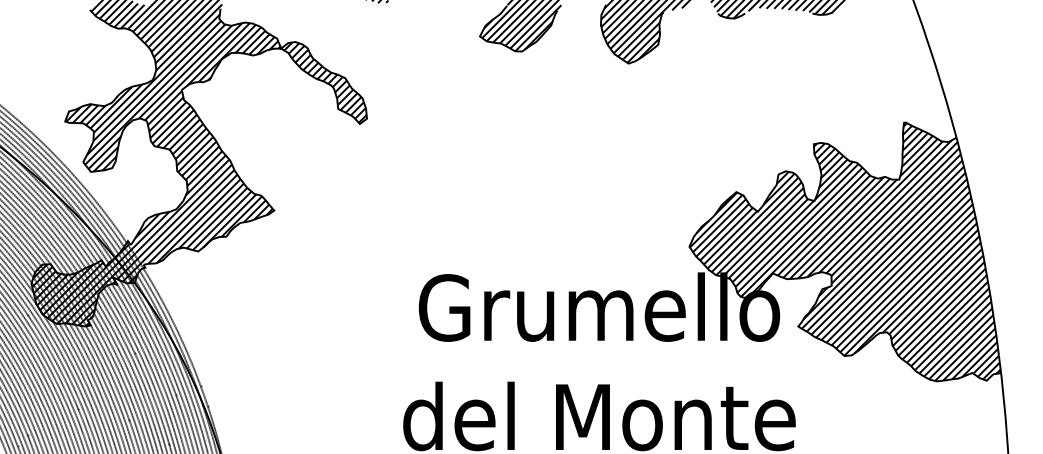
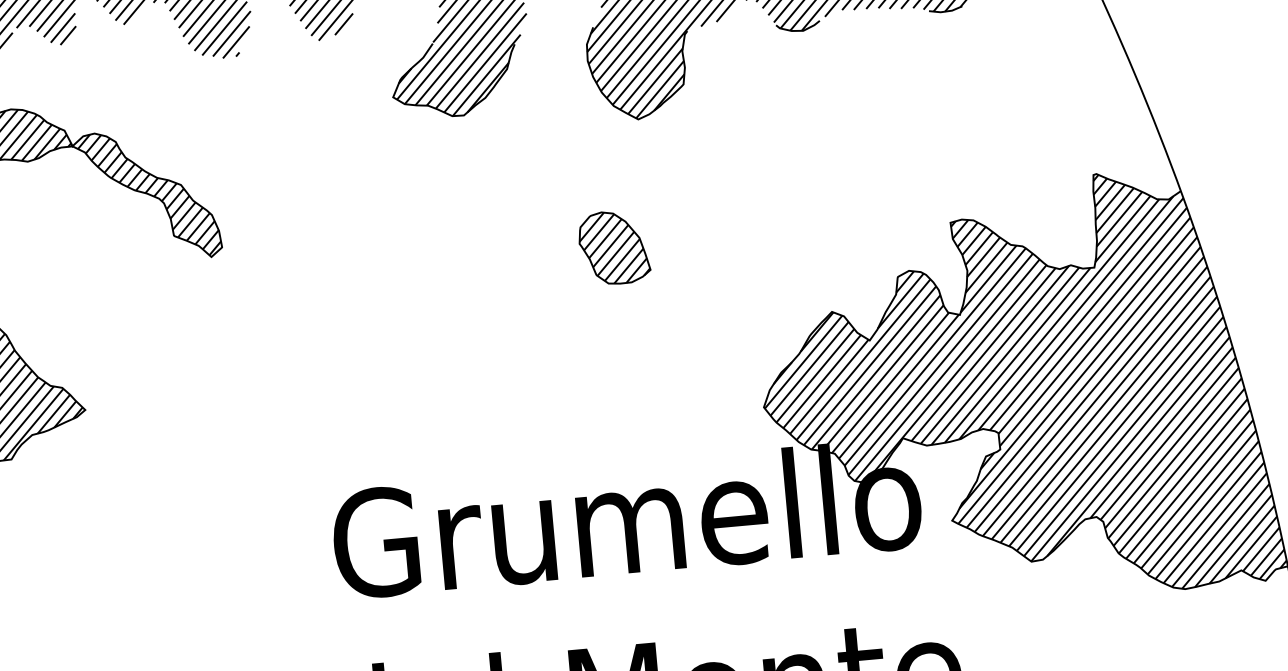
part: (606, 140) -> (613, 247), added

